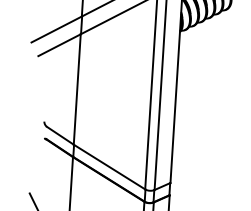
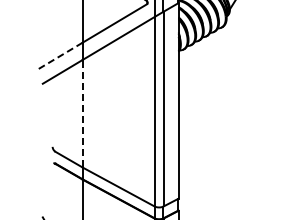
line: (56, 30) -> (58, 57), solid -> dashed
line: (77, 89) -> (82, 113), solid -> dashed

